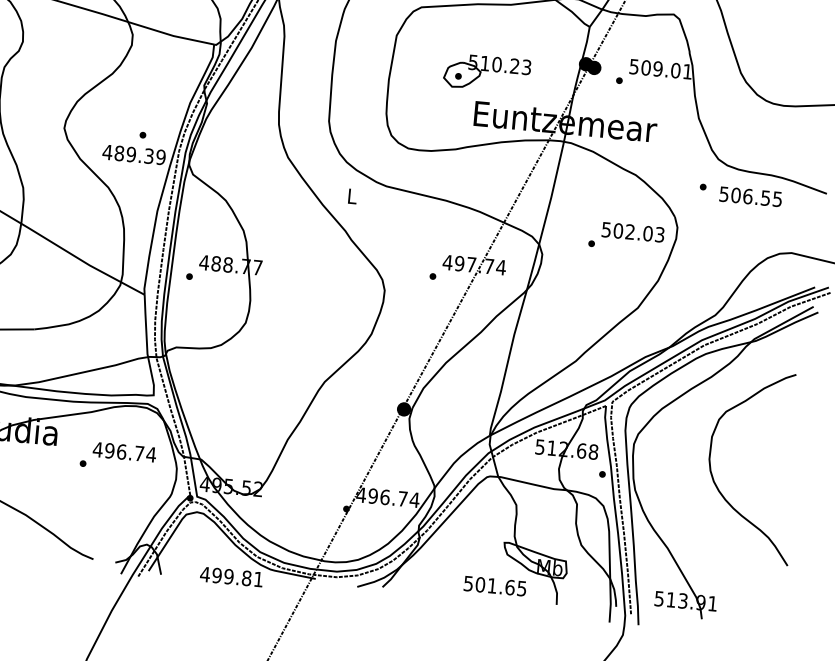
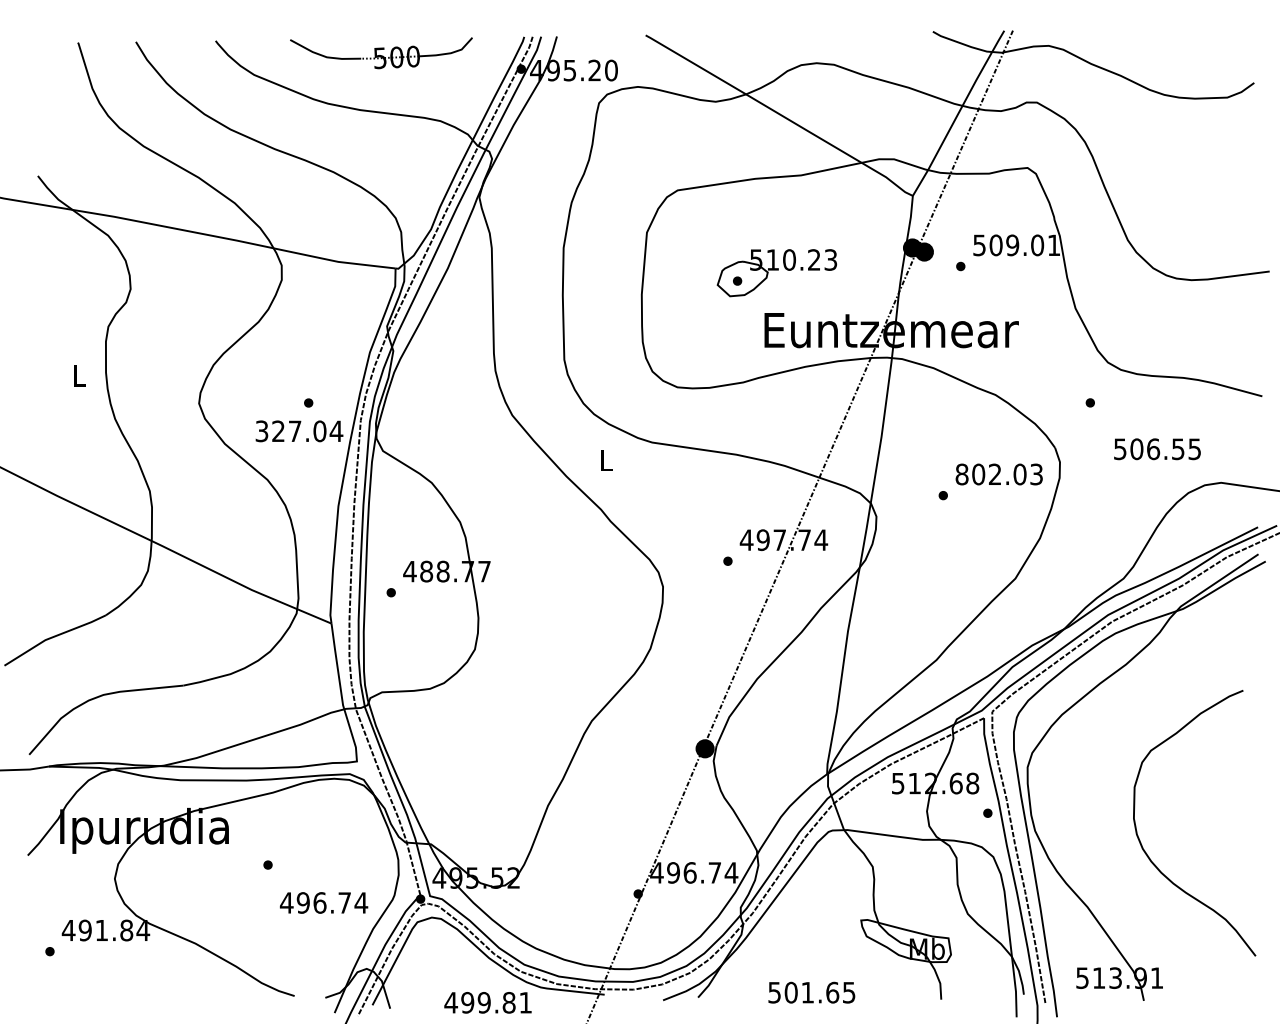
text: (134, 155) -> (299, 431), 489.39 -> 327.04
text: (750, 197) -> (1157, 449), moved
text: (606, 229) -> (961, 474), 502.03 -> 802.03
text: (125, 451) -> (324, 902), moved
curve: (716, 485) -> (1147, 853), moved
text: (494, 586) -> (811, 992), moved

